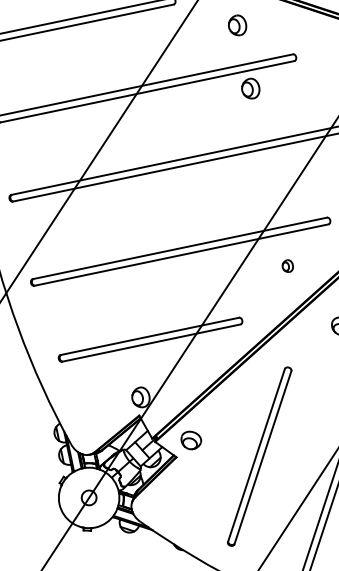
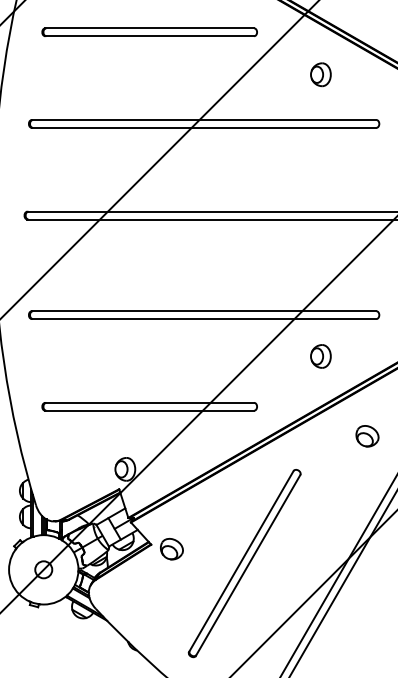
part: (250, 88) -> (320, 148), removed
part: (287, 266) -> (320, 356), size x1.67
part: (191, 440) -> (171, 549), moved

